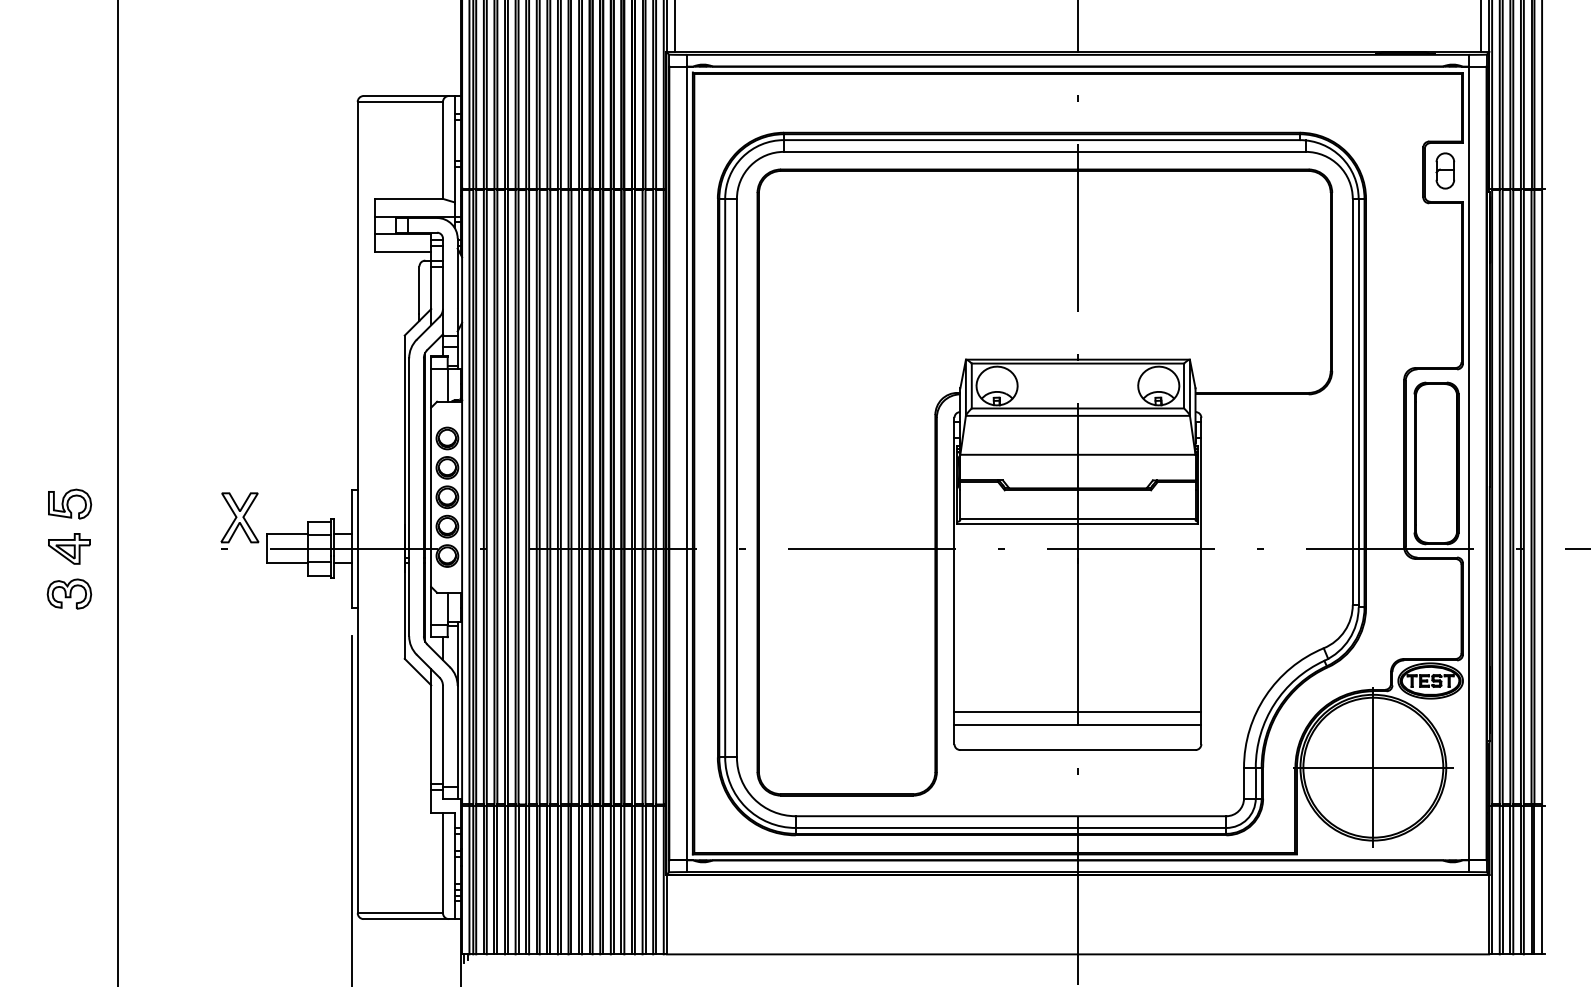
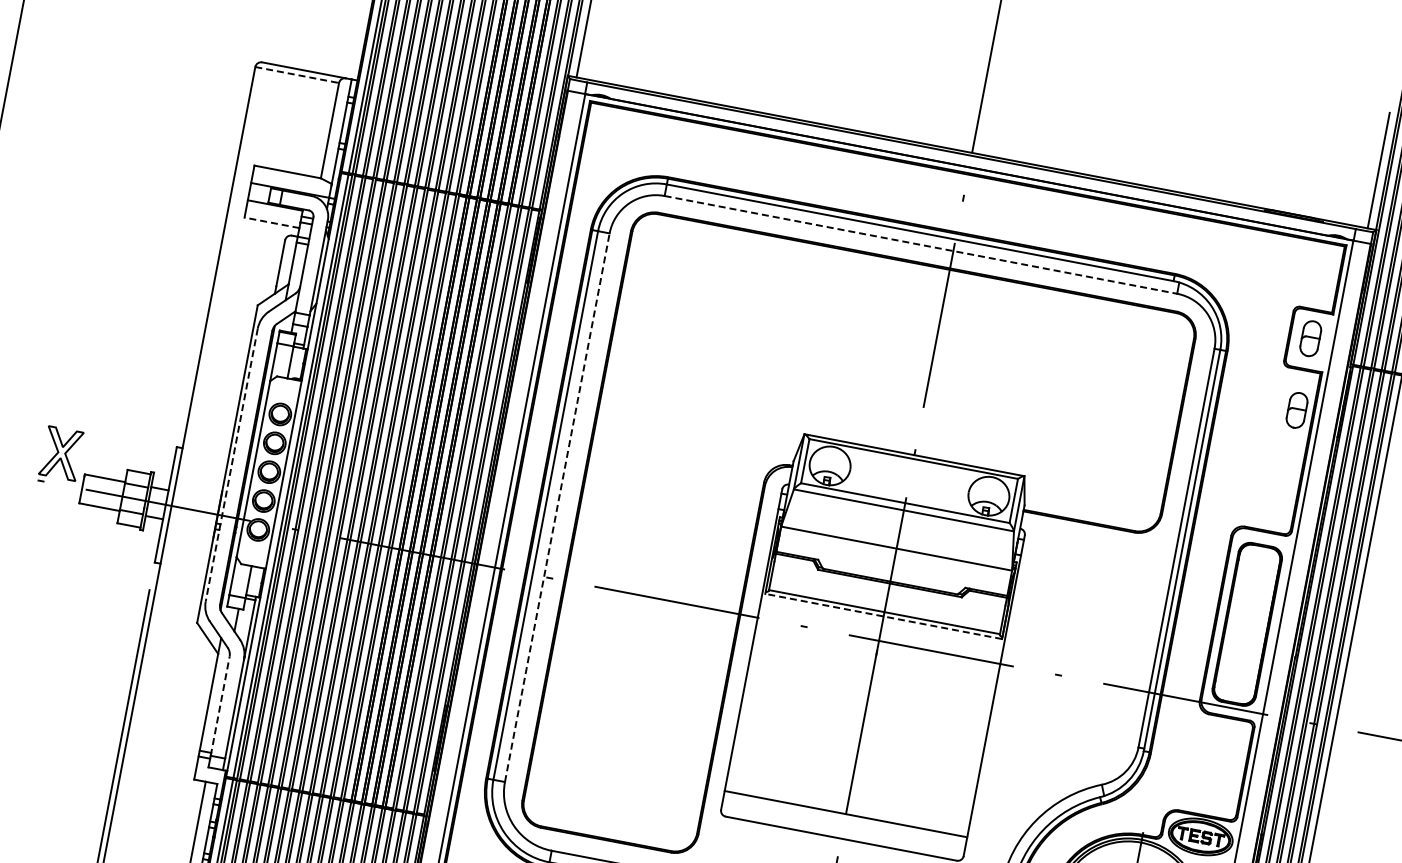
line: (400, 101) -> (297, 74), solid -> dashed
line: (1044, 151) -> (920, 244), solid -> dashed
part: (1445, 243) -> (1297, 409), added
line: (403, 251) -> (272, 222), solid -> dashed
line: (736, 477) -> (556, 506), solid -> dashed
line: (409, 497) -> (232, 465), solid -> dashed
line: (1077, 523) -> (883, 616), solid -> dashed
line: (1077, 712) -> (847, 801), removed
line: (443, 735) -> (220, 705), solid -> dashed

